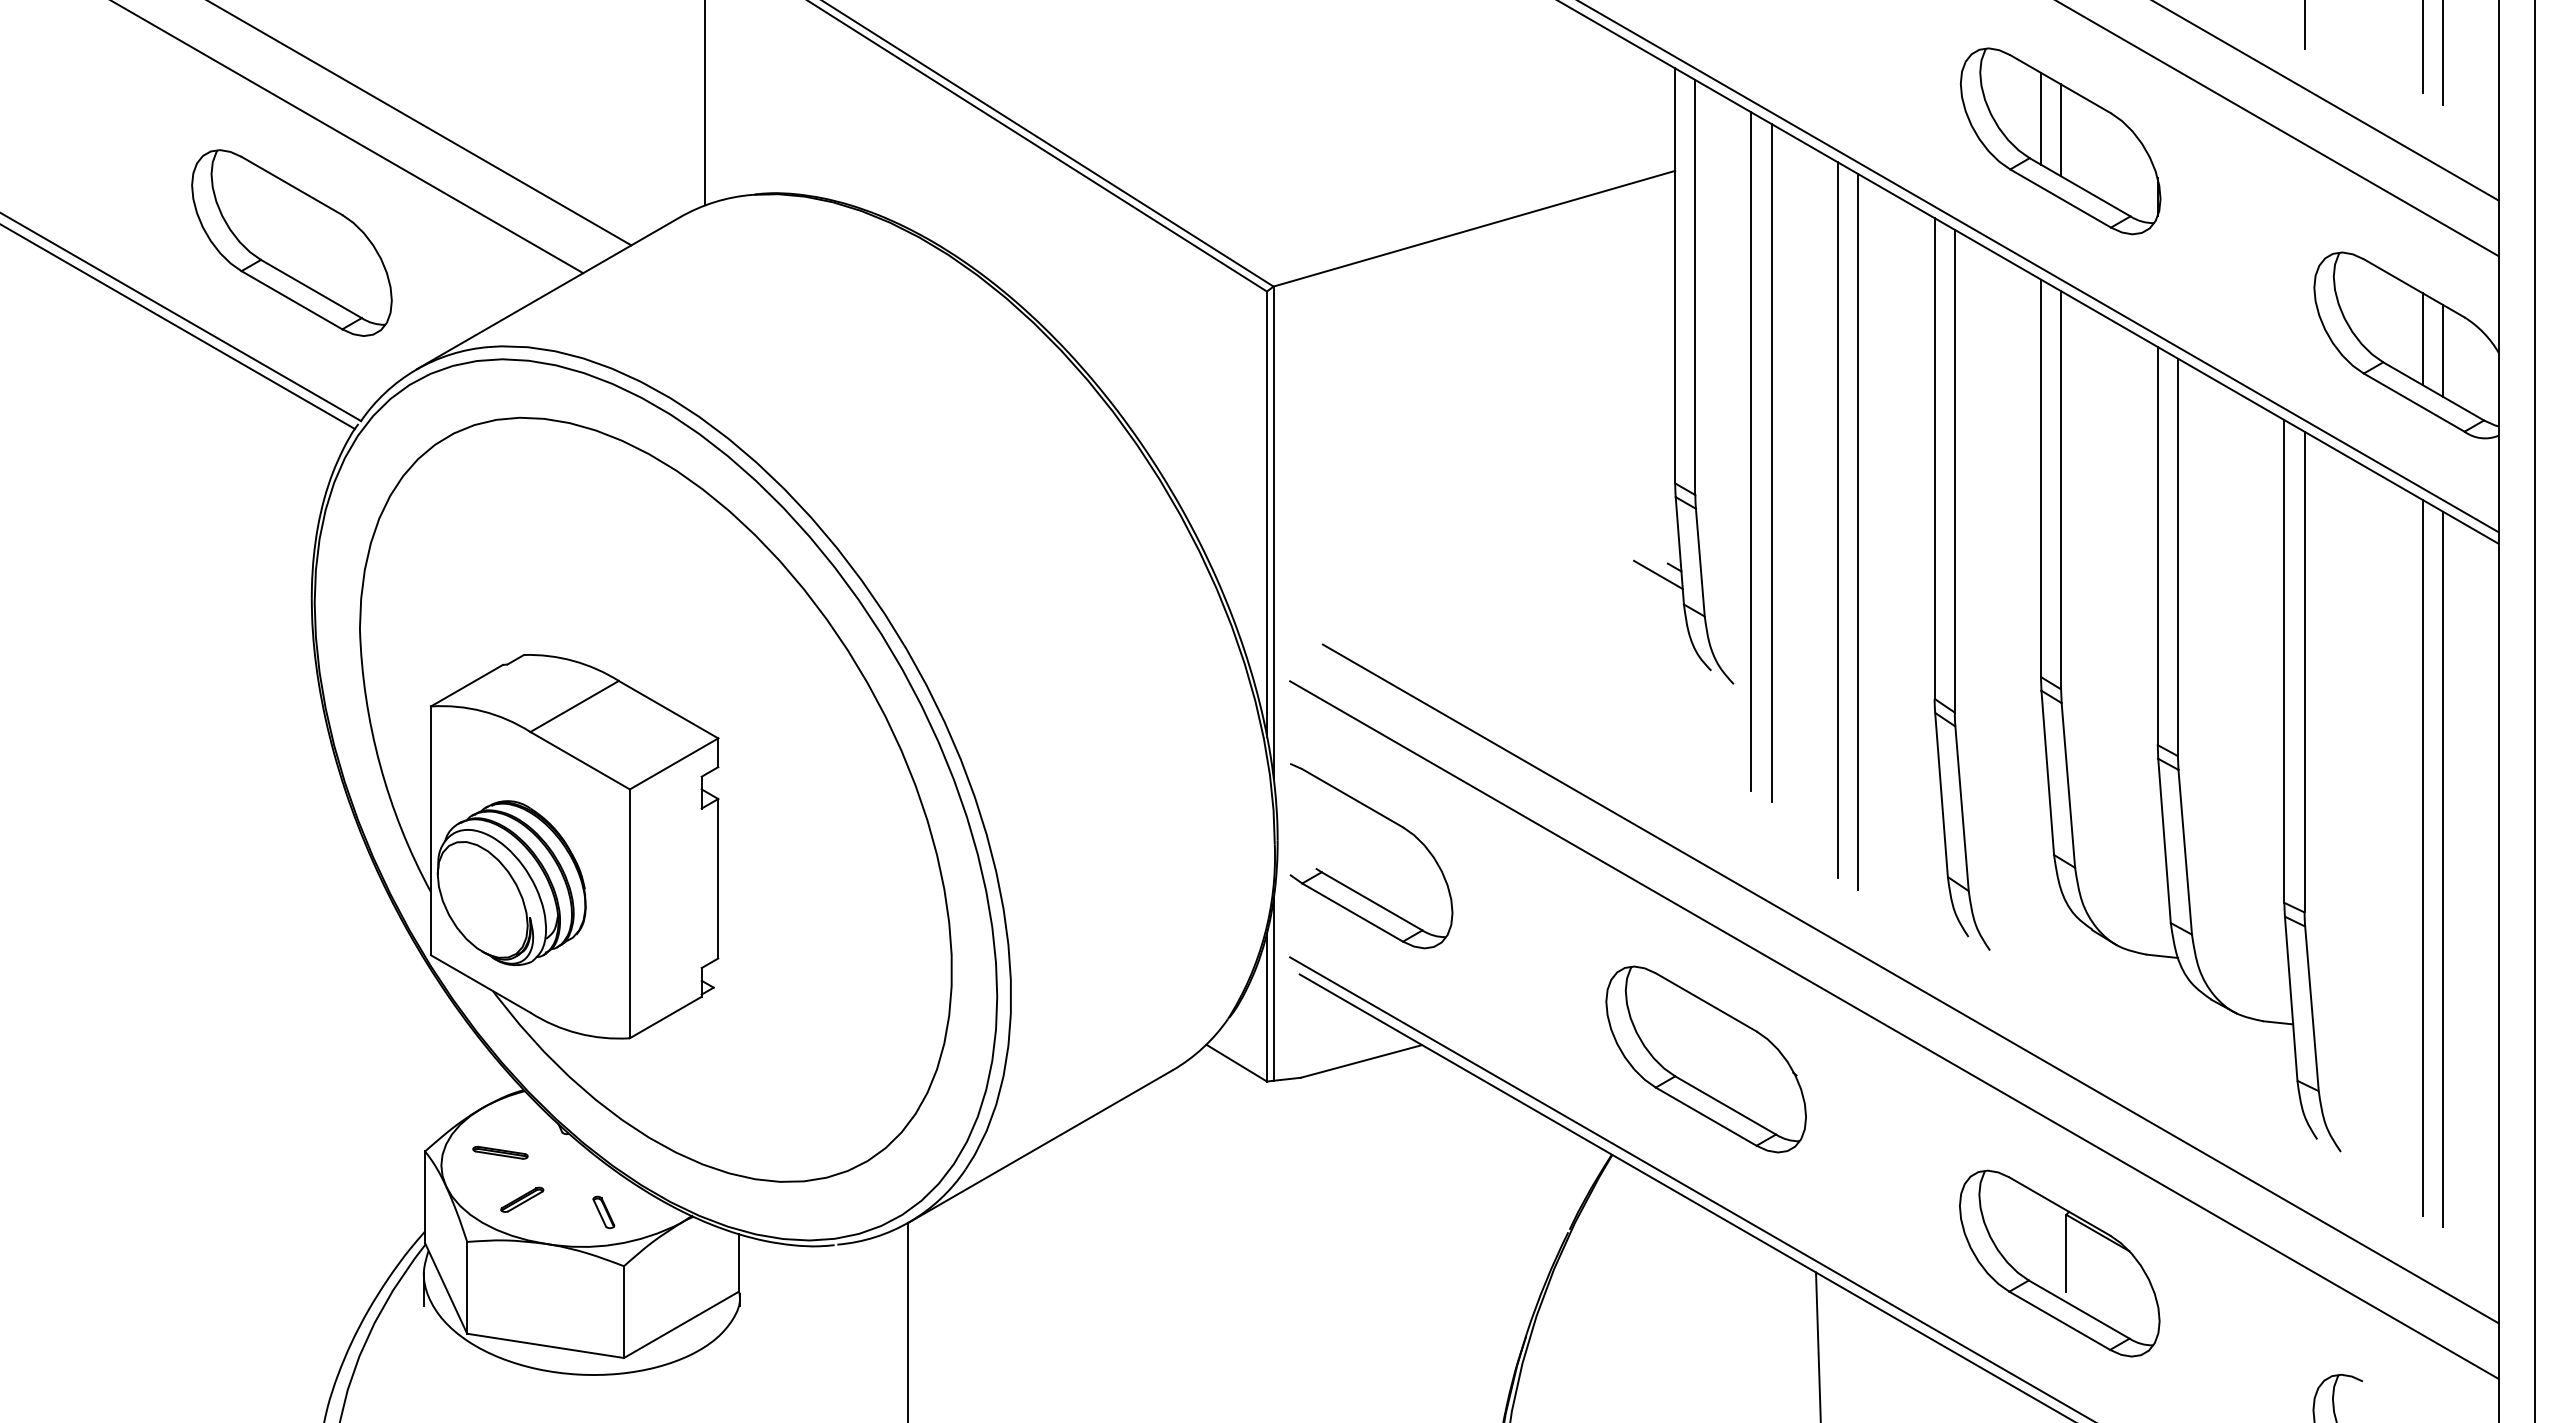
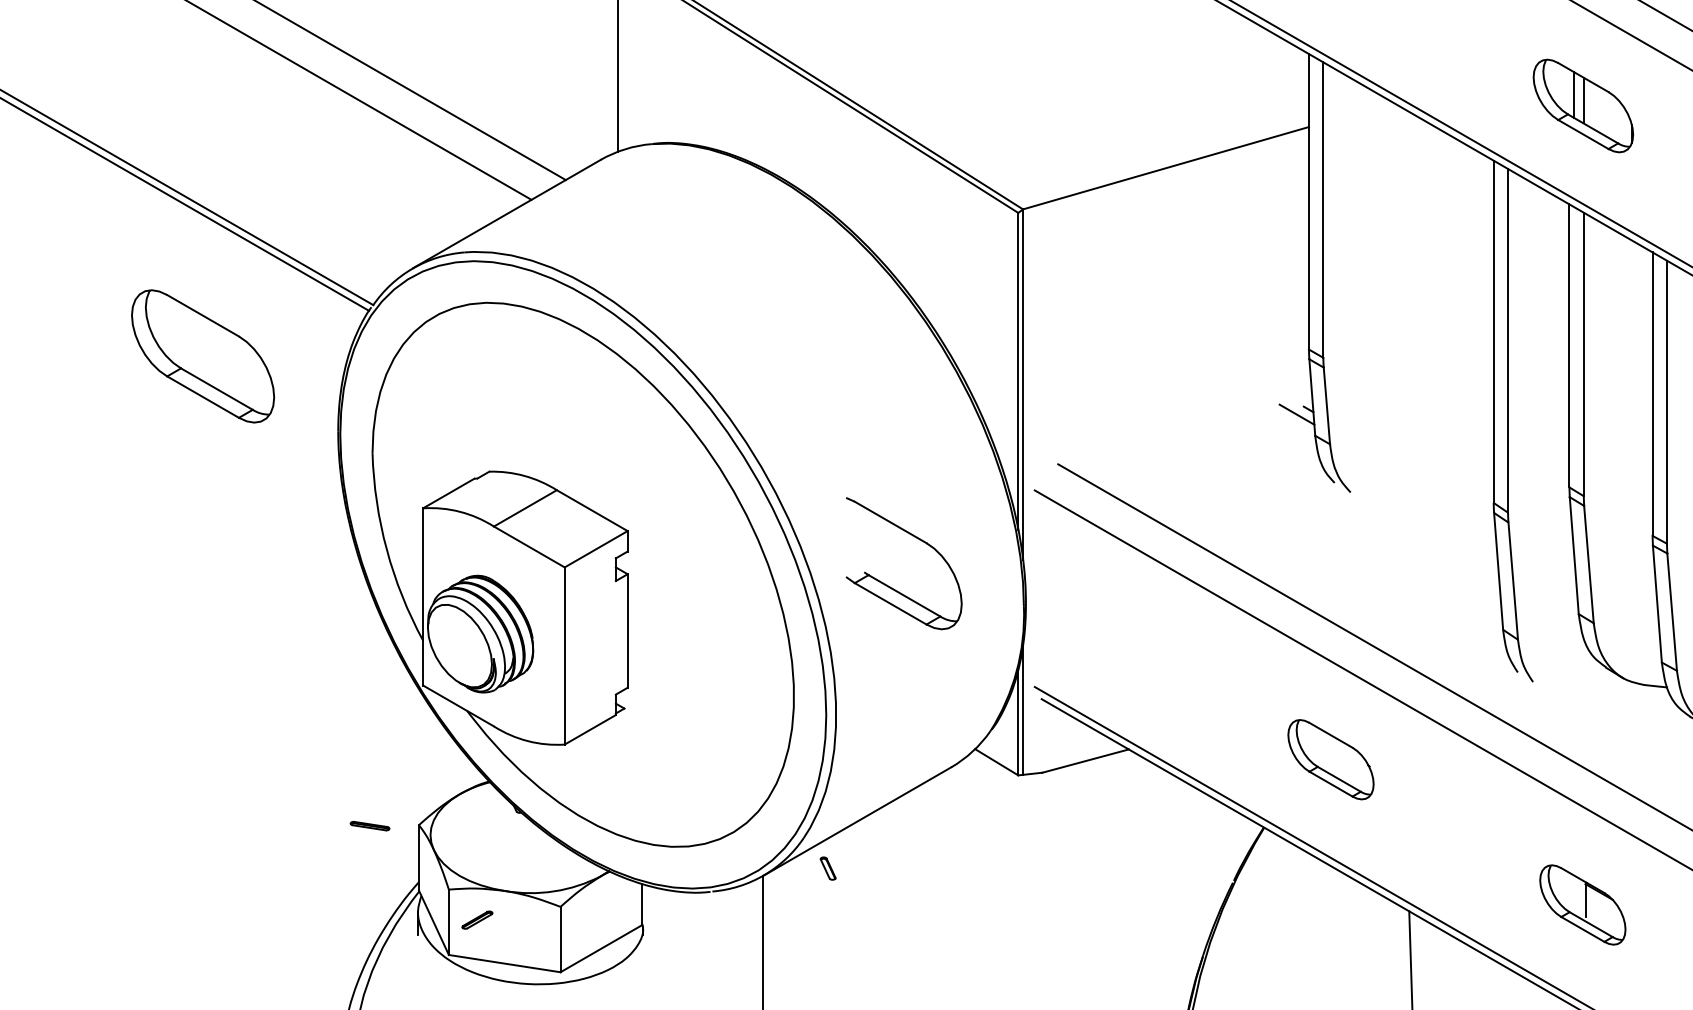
part: (2060, 141) -> (1583, 106), size x0.7
part: (291, 242) -> (202, 356), moved
line: (1751, 451) -> (1363, 326), removed
line: (1771, 463) -> (1377, 335), removed
line: (1838, 520) -> (1425, 375), removed
line: (1858, 531) -> (1439, 383), removed
part: (1350, 887) -> (889, 585), moved
part: (1705, 1059) -> (1330, 759), size x0.6
part: (500, 1152) -> (370, 825), moved
part: (522, 1199) -> (477, 919), moved
part: (603, 1212) -> (827, 868), moved
part: (2059, 1263) -> (1582, 904), size x0.6

